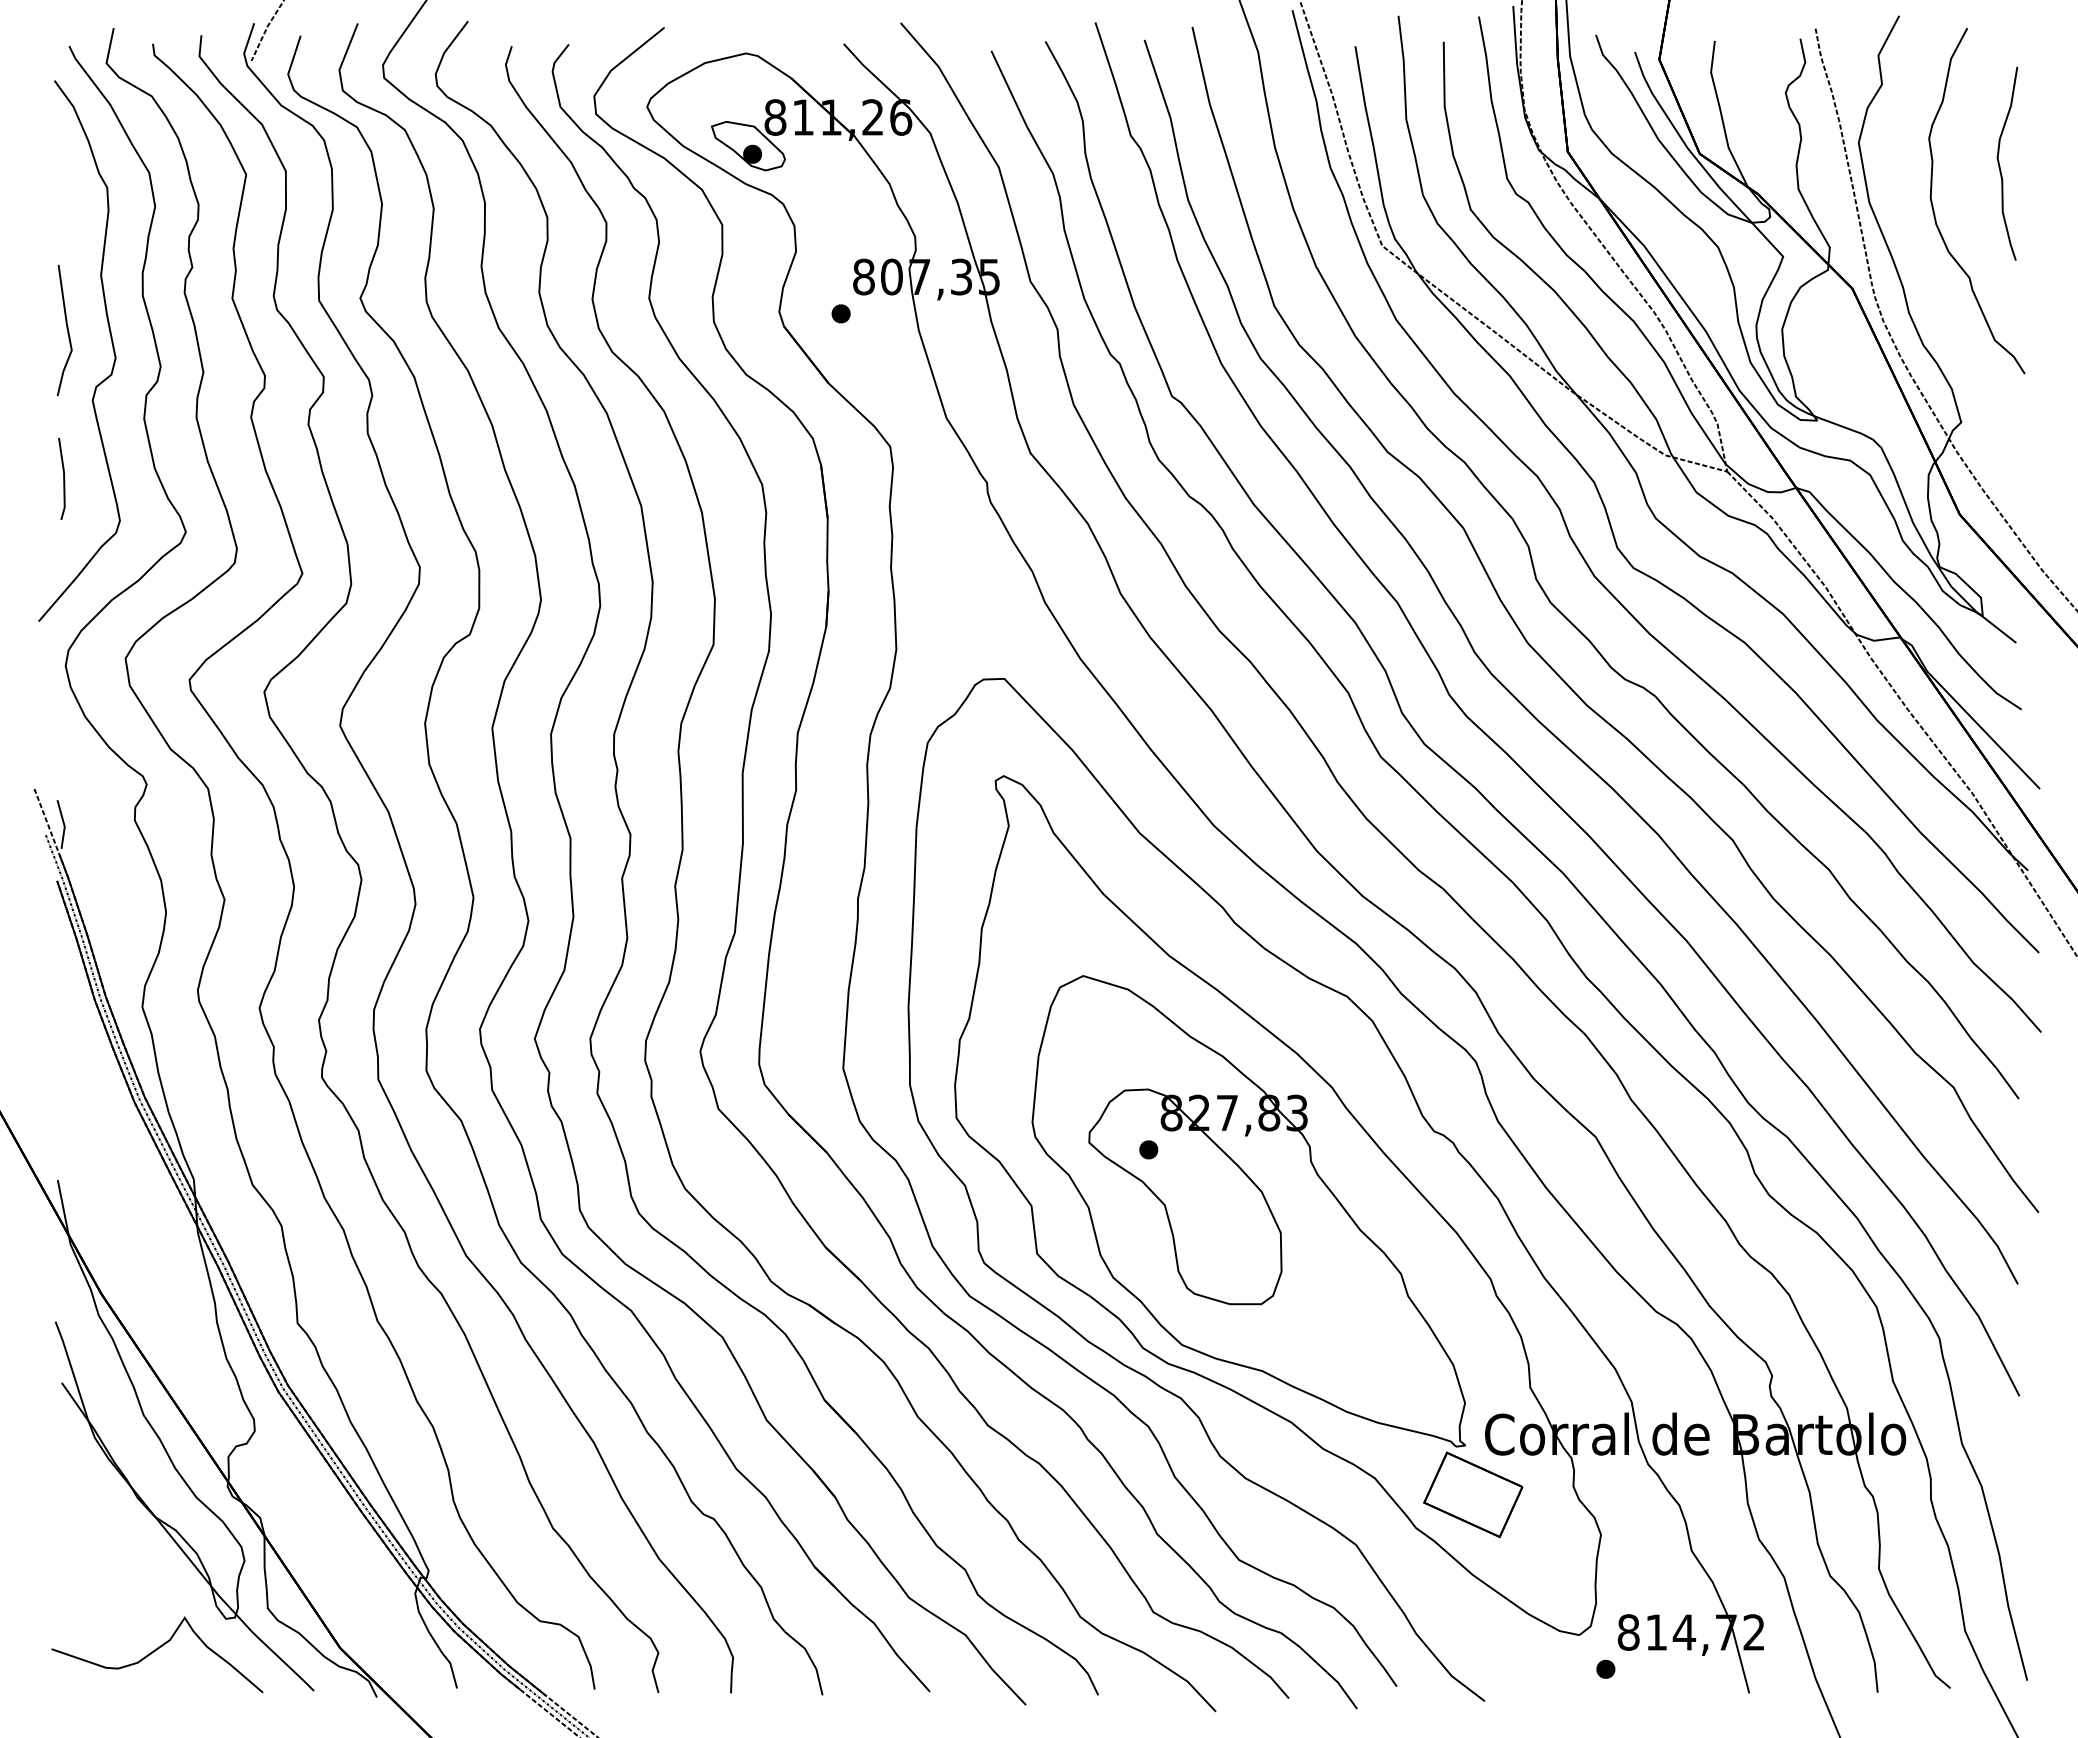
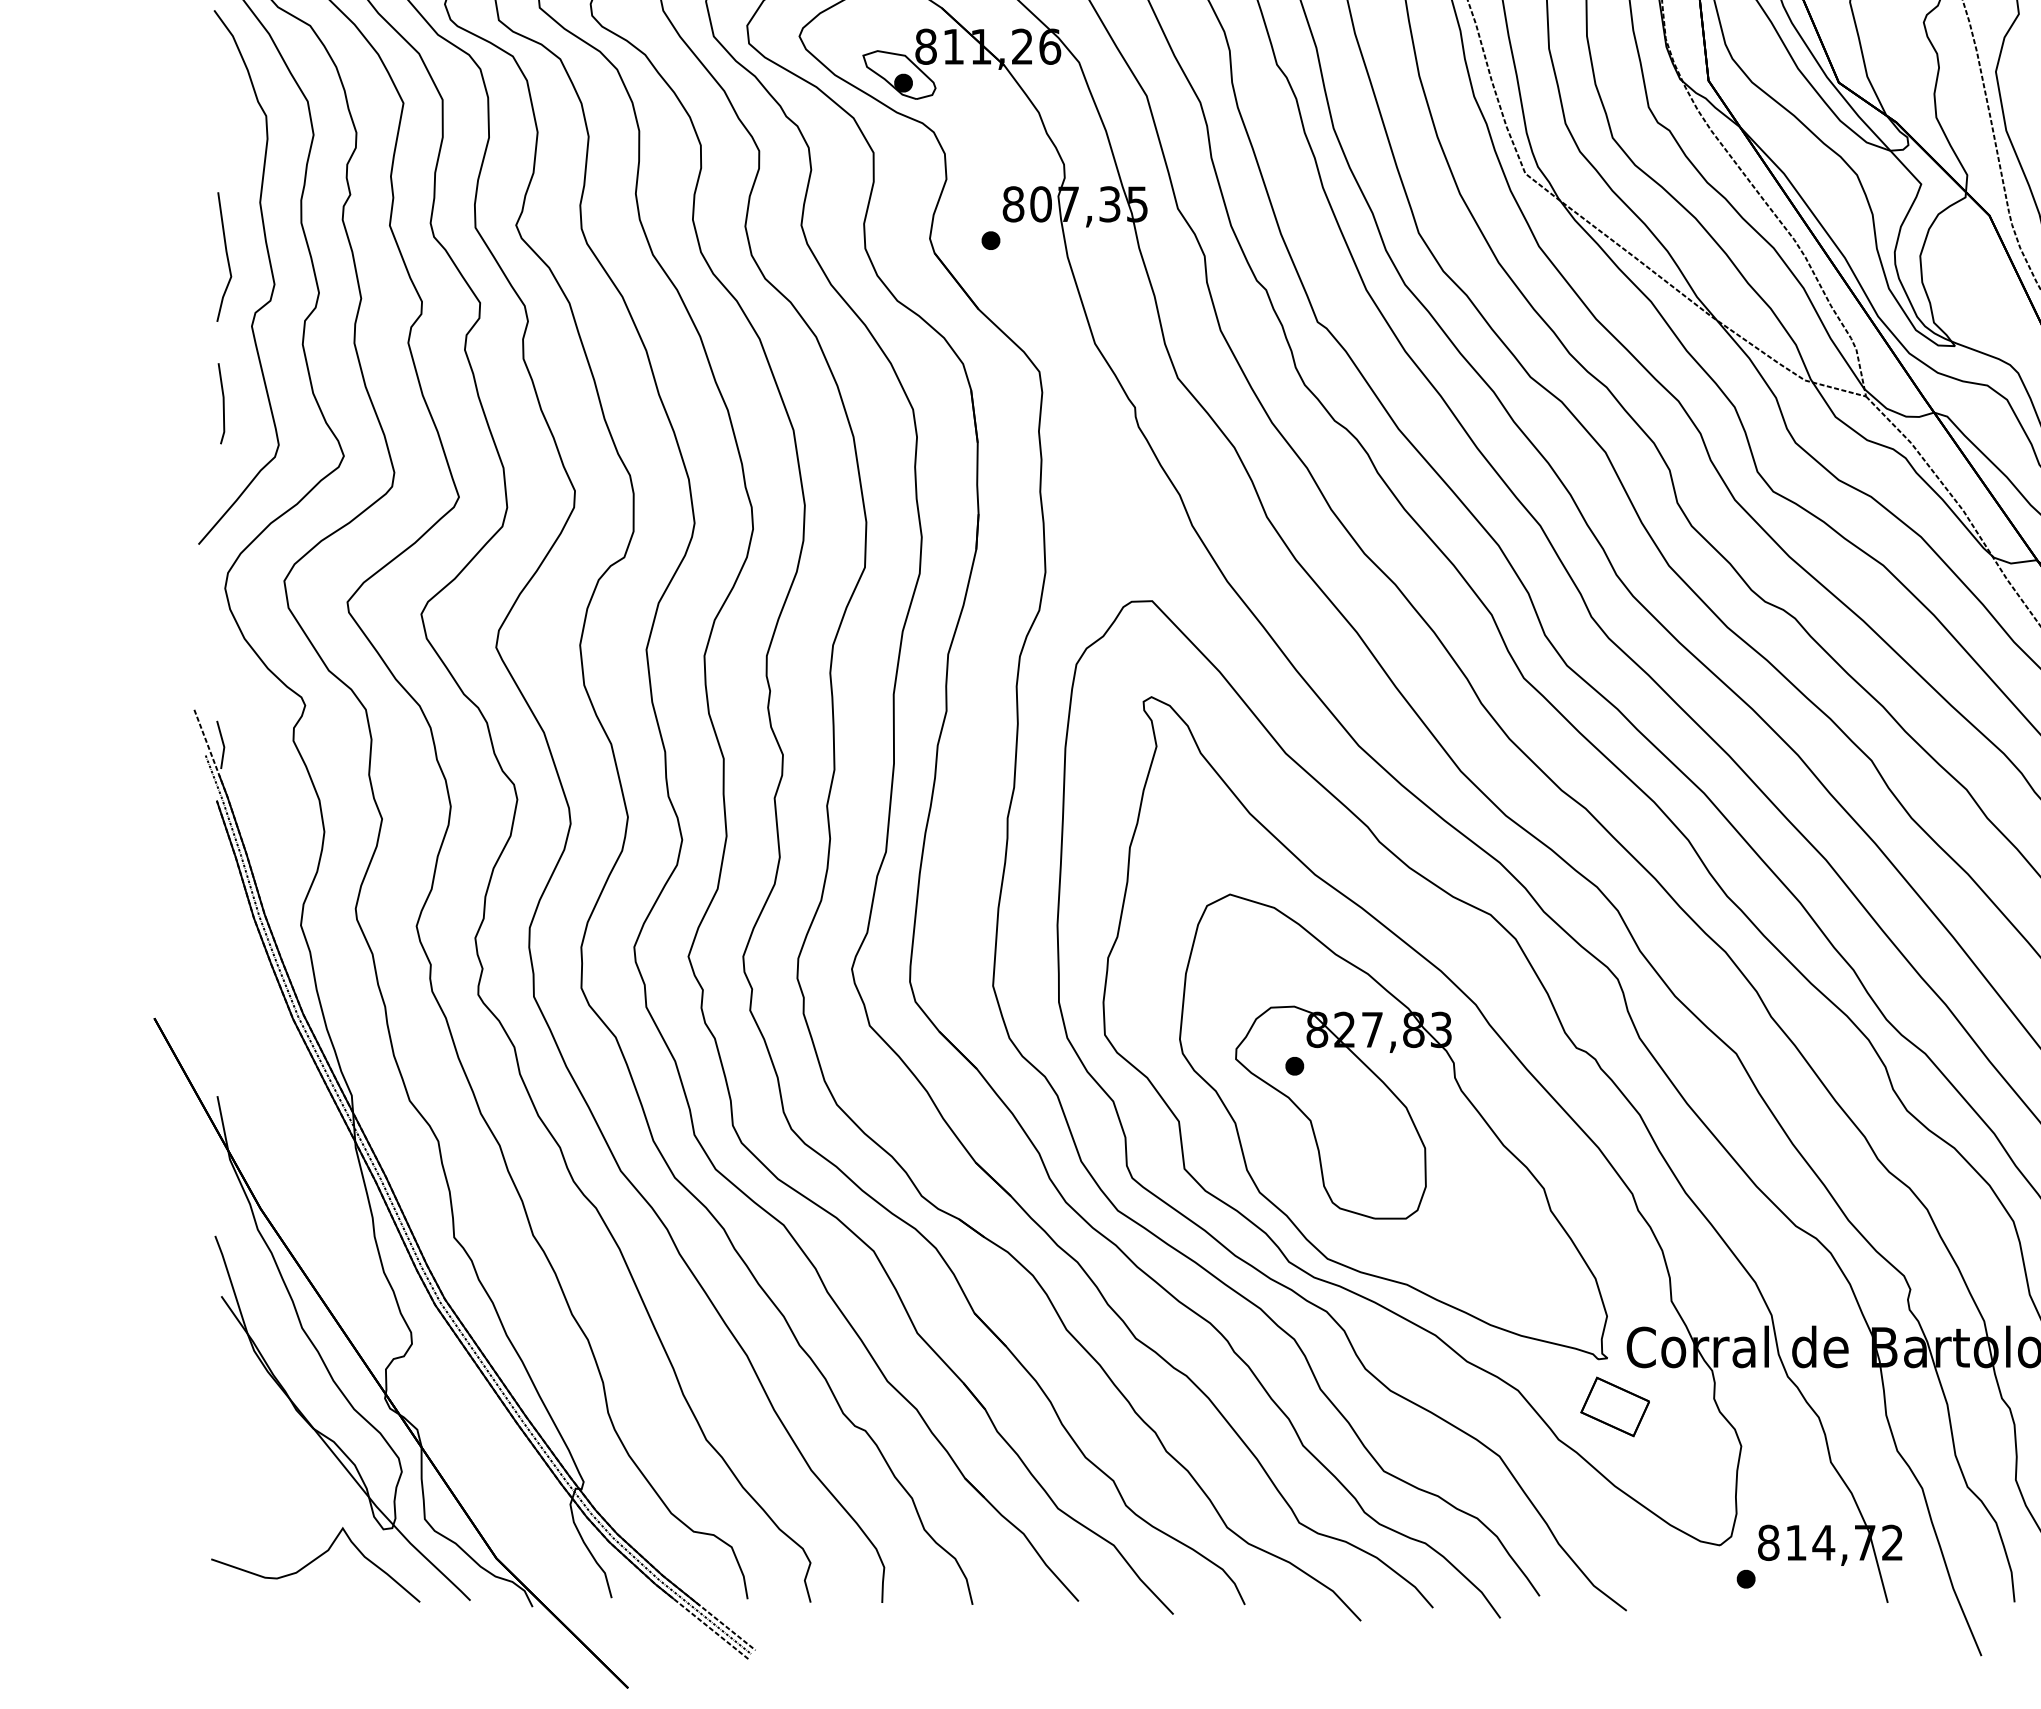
part: (1473, 1494) -> (1615, 1406), size x0.7

